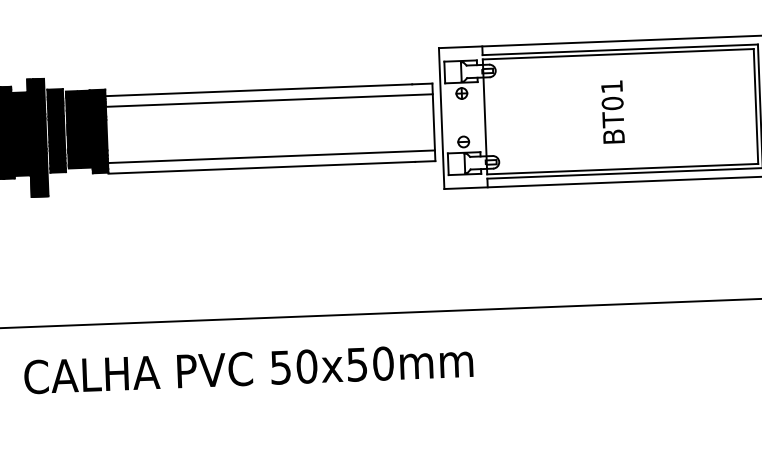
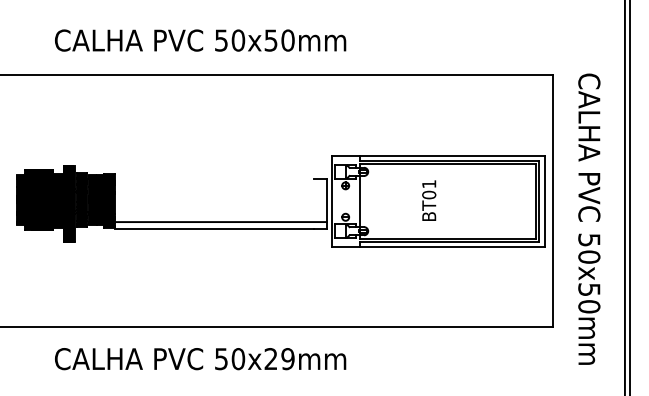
line: (257, 90) -> (213, 178), removed
line: (269, 100) -> (220, 185), removed
text: (613, 111) -> (429, 200), moved
text: (370, 364) -> (279, 359), 50x50mm -> 50x29mm

